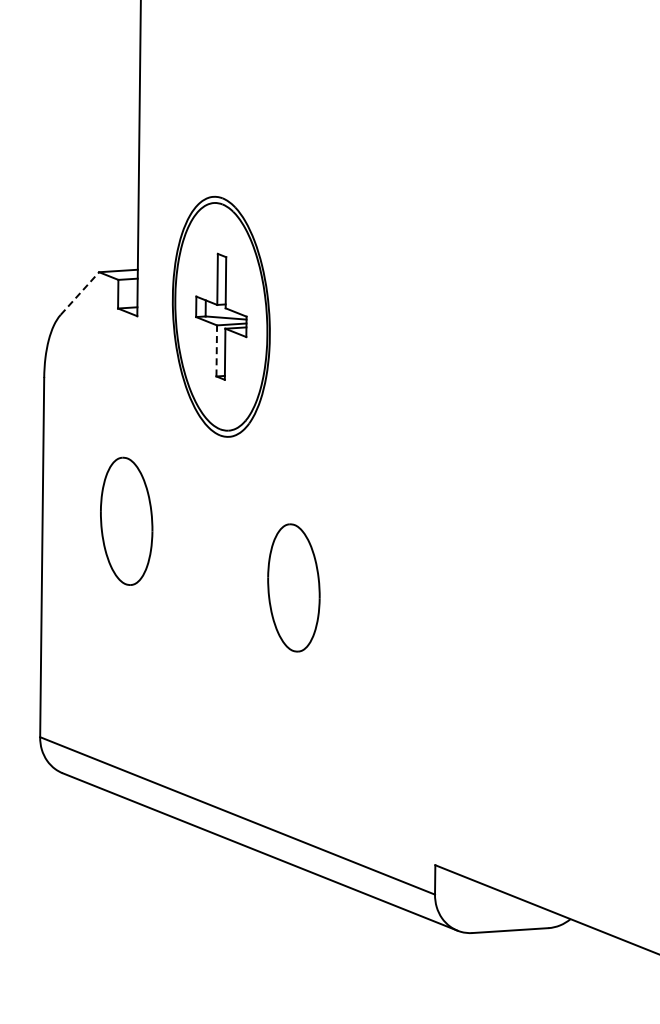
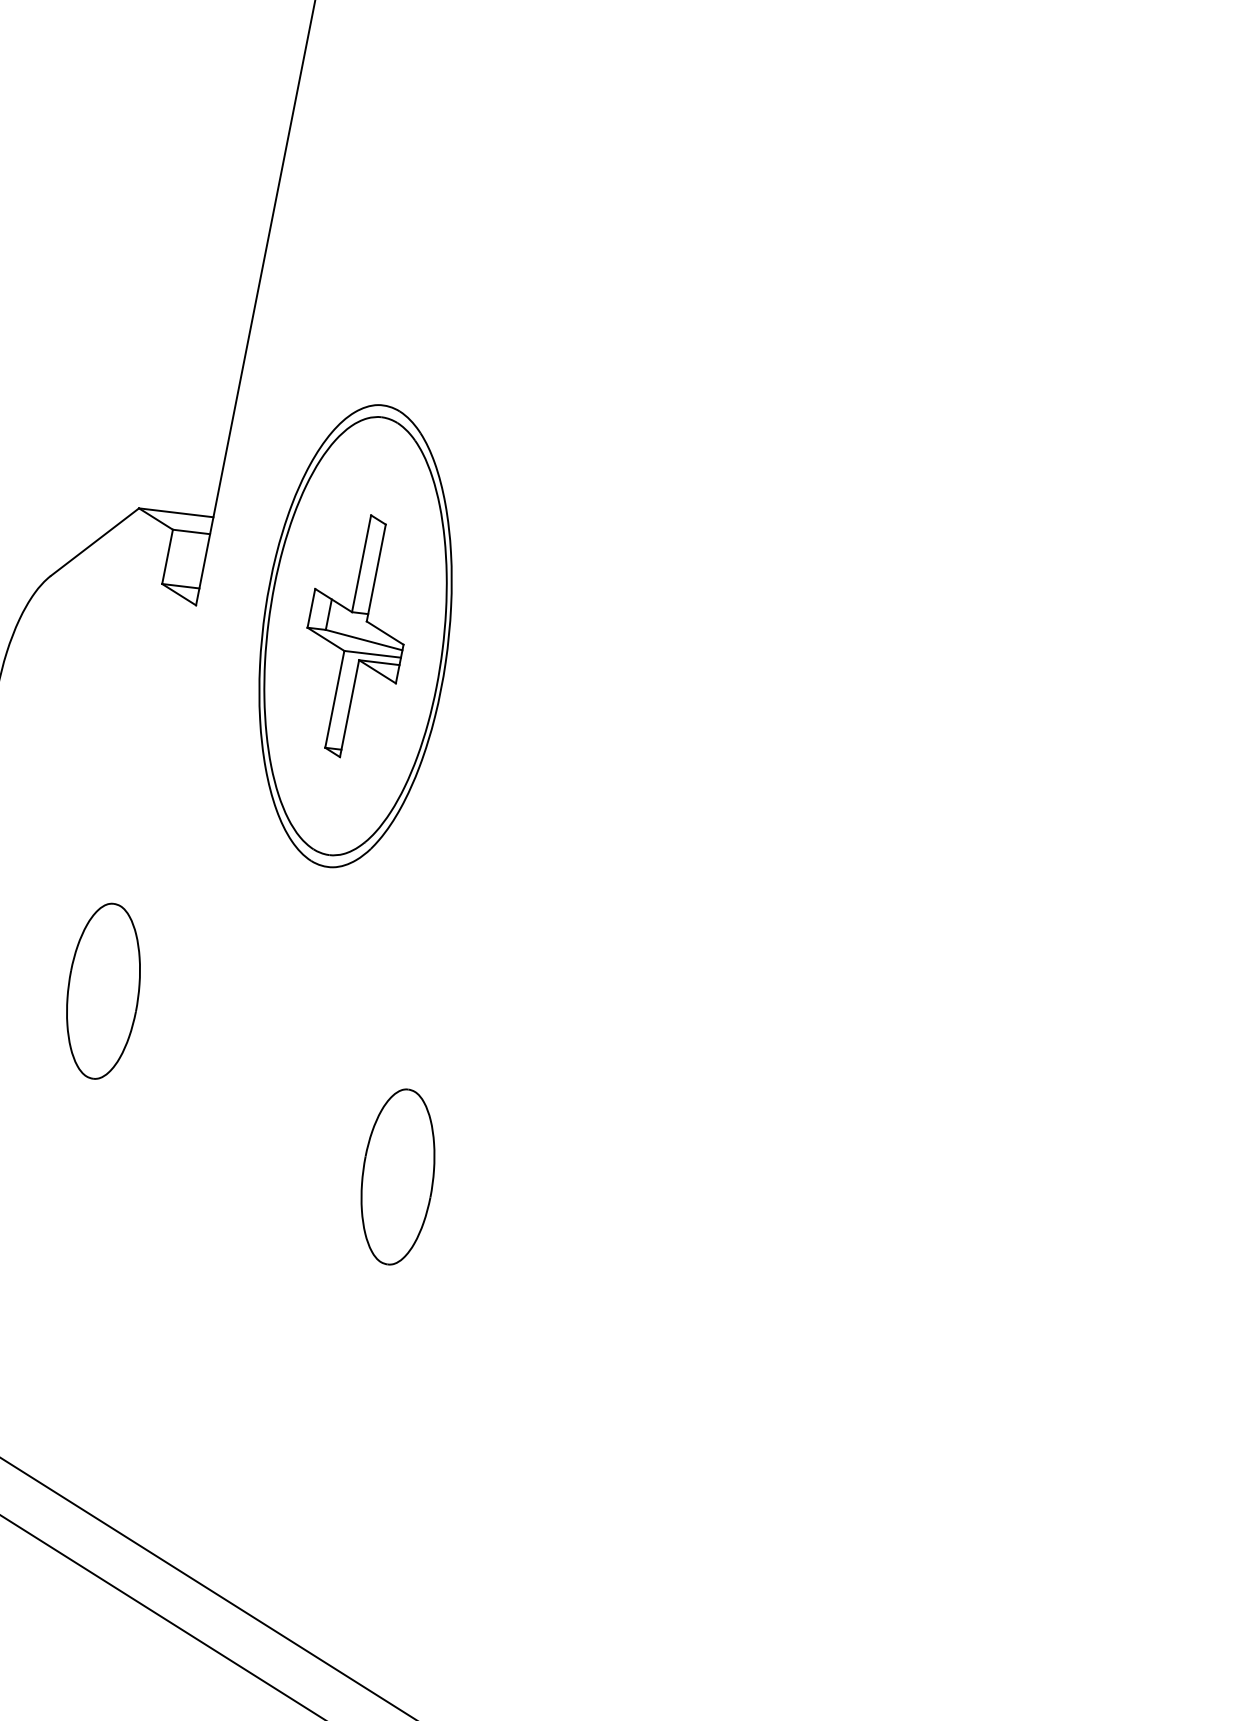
line: (79, 293) -> (94, 541), dashed -> solid
line: (216, 350) -> (334, 698), dashed -> solid
part: (126, 520) -> (103, 989), size x0.71
part: (293, 587) -> (397, 1175), size x0.71

